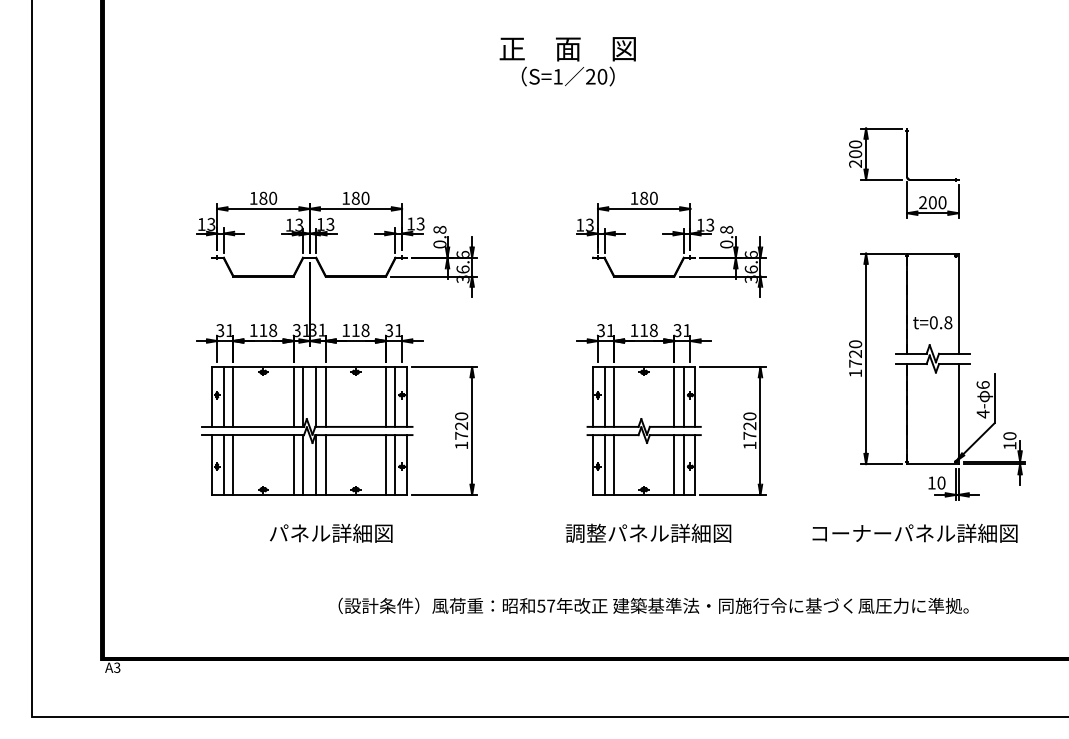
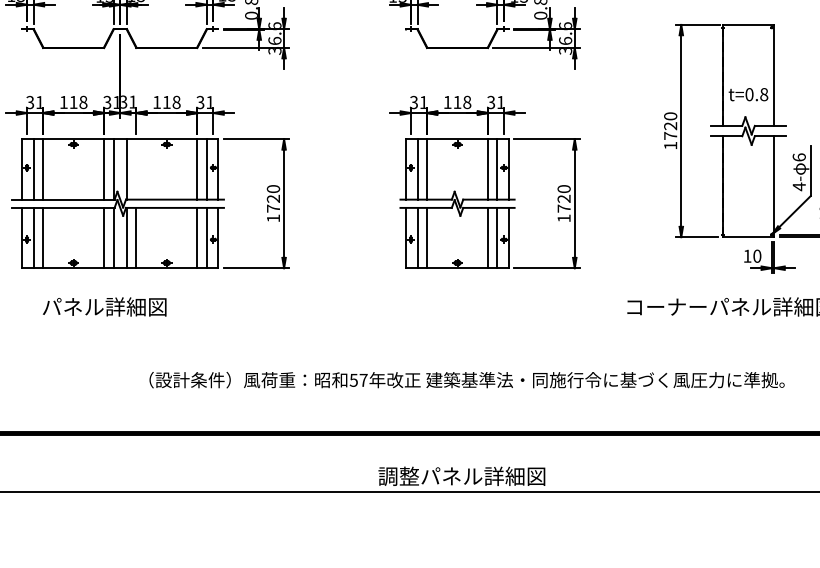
line: (325, 396) -> (136, 168), removed
text: (331, 532) -> (104, 306), moved
text: (648, 532) -> (461, 475), moved

